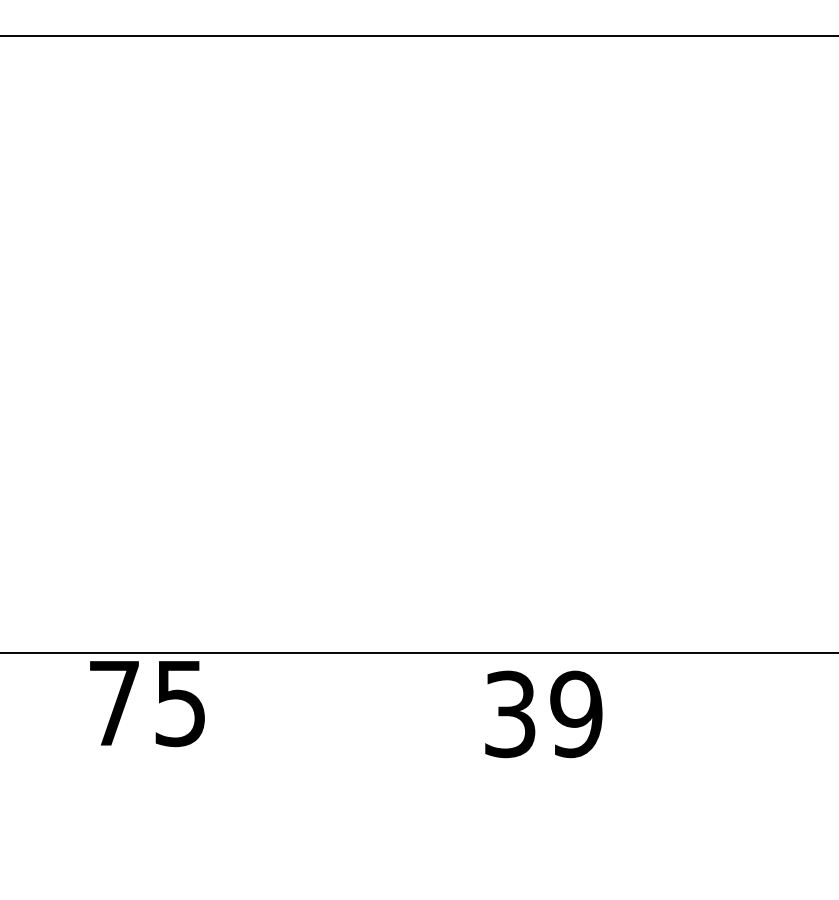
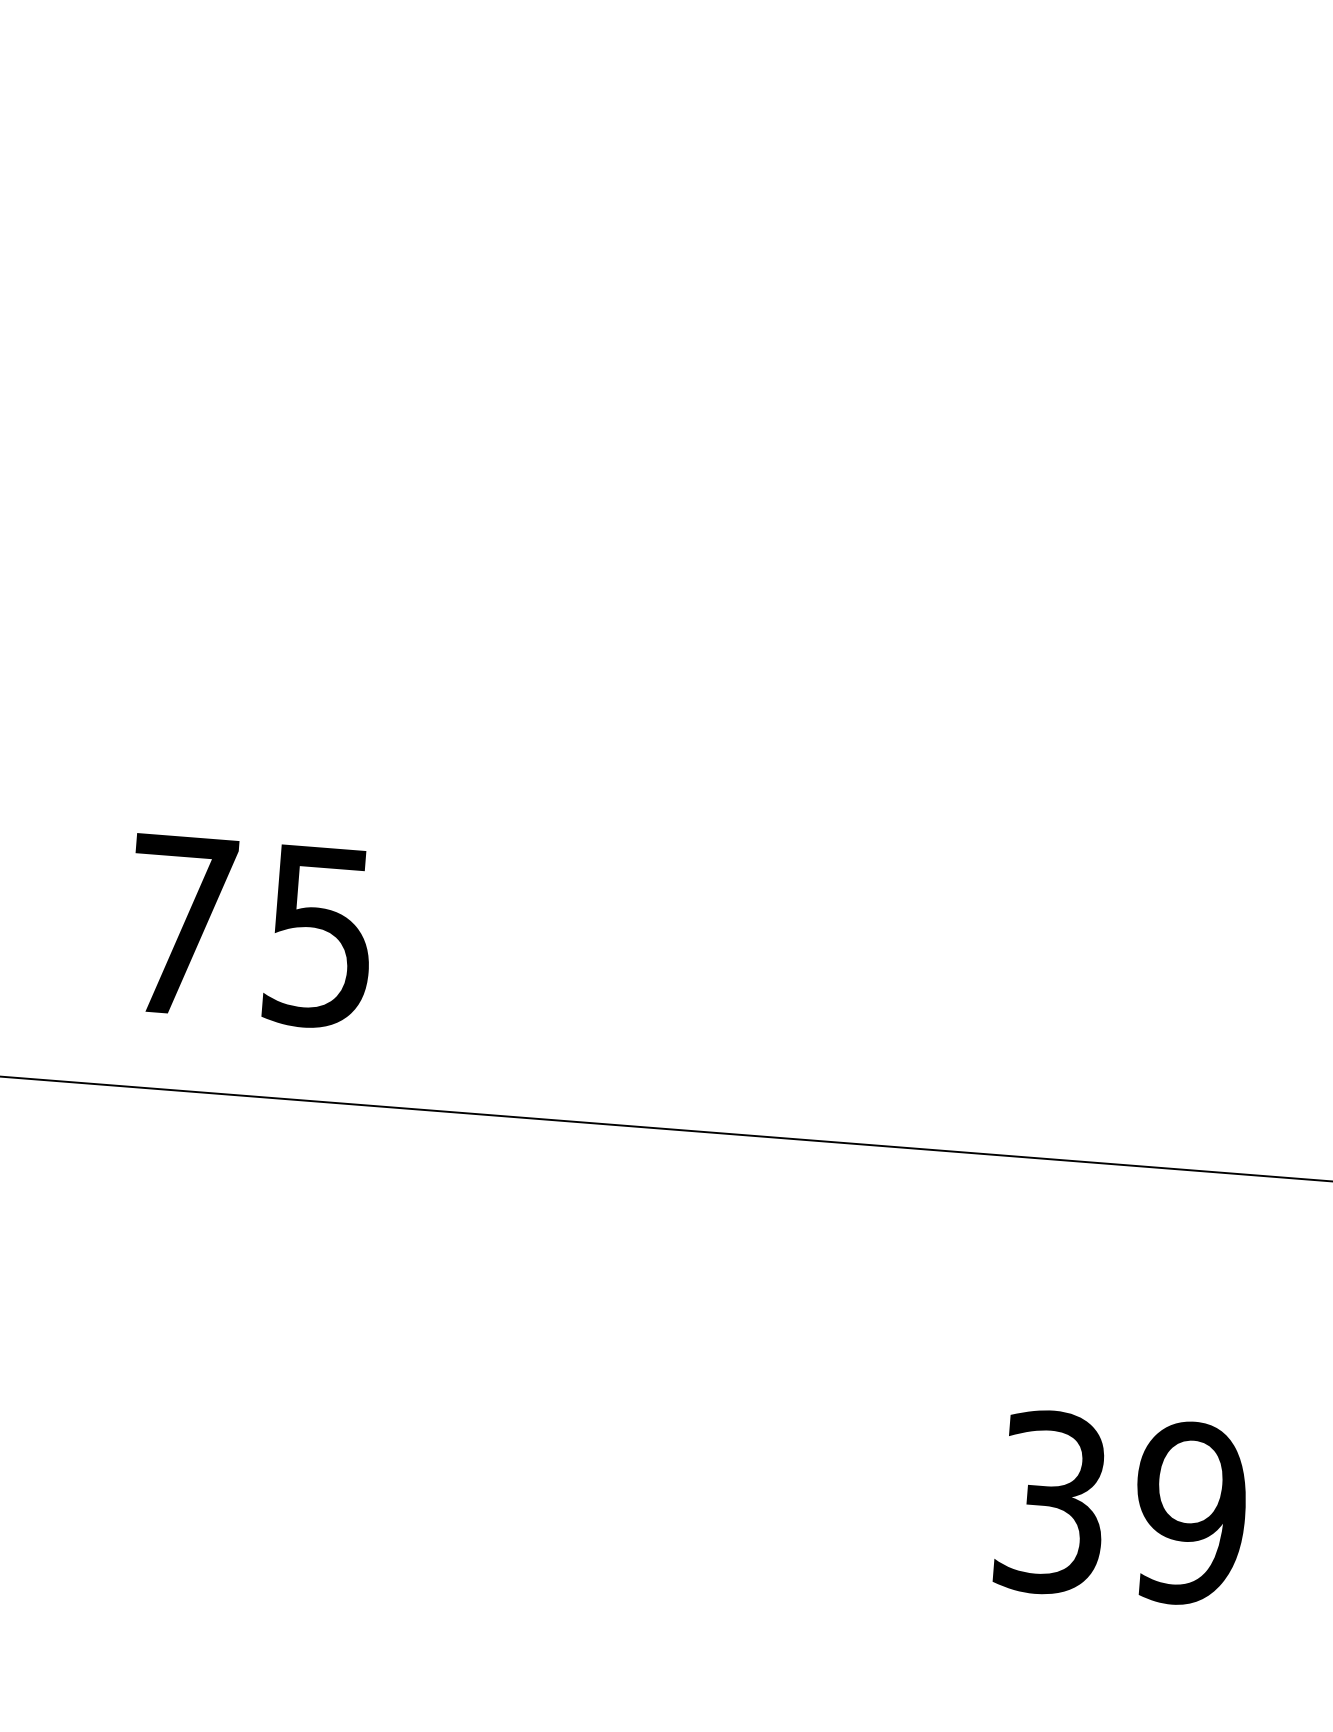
text: (147, 704) -> (250, 933), moved
text: (543, 714) -> (1121, 1508), moved

